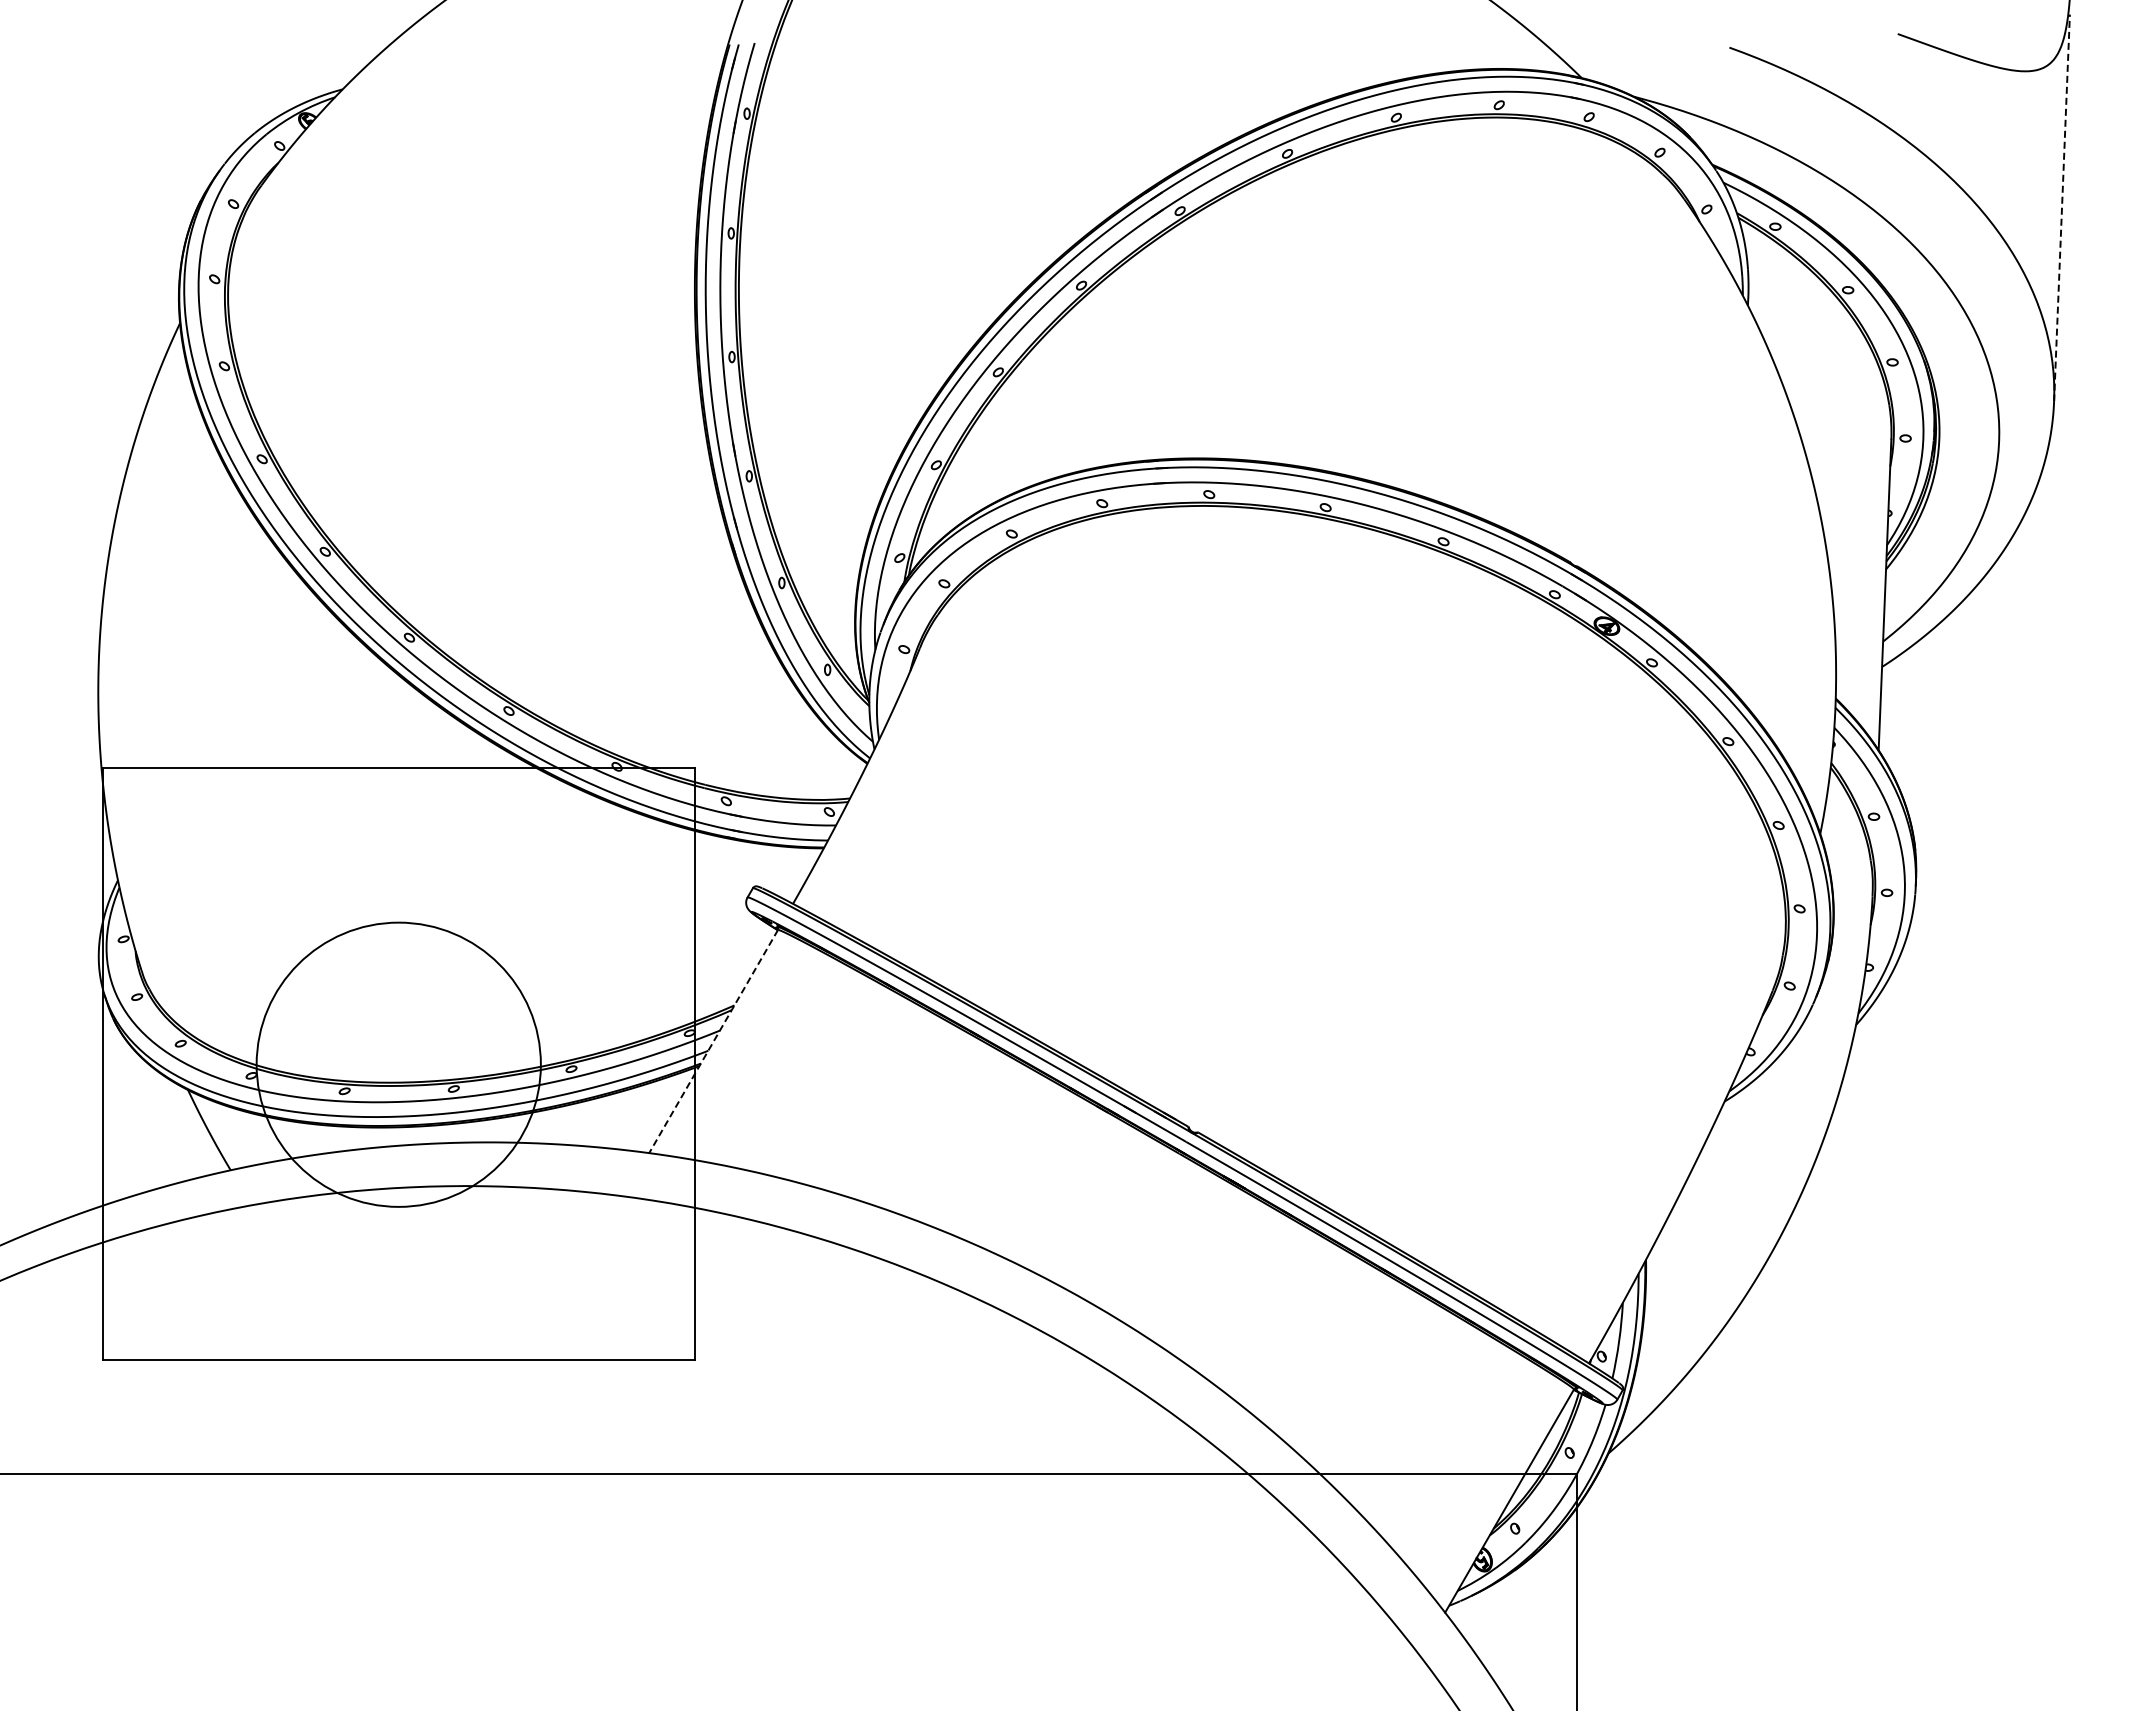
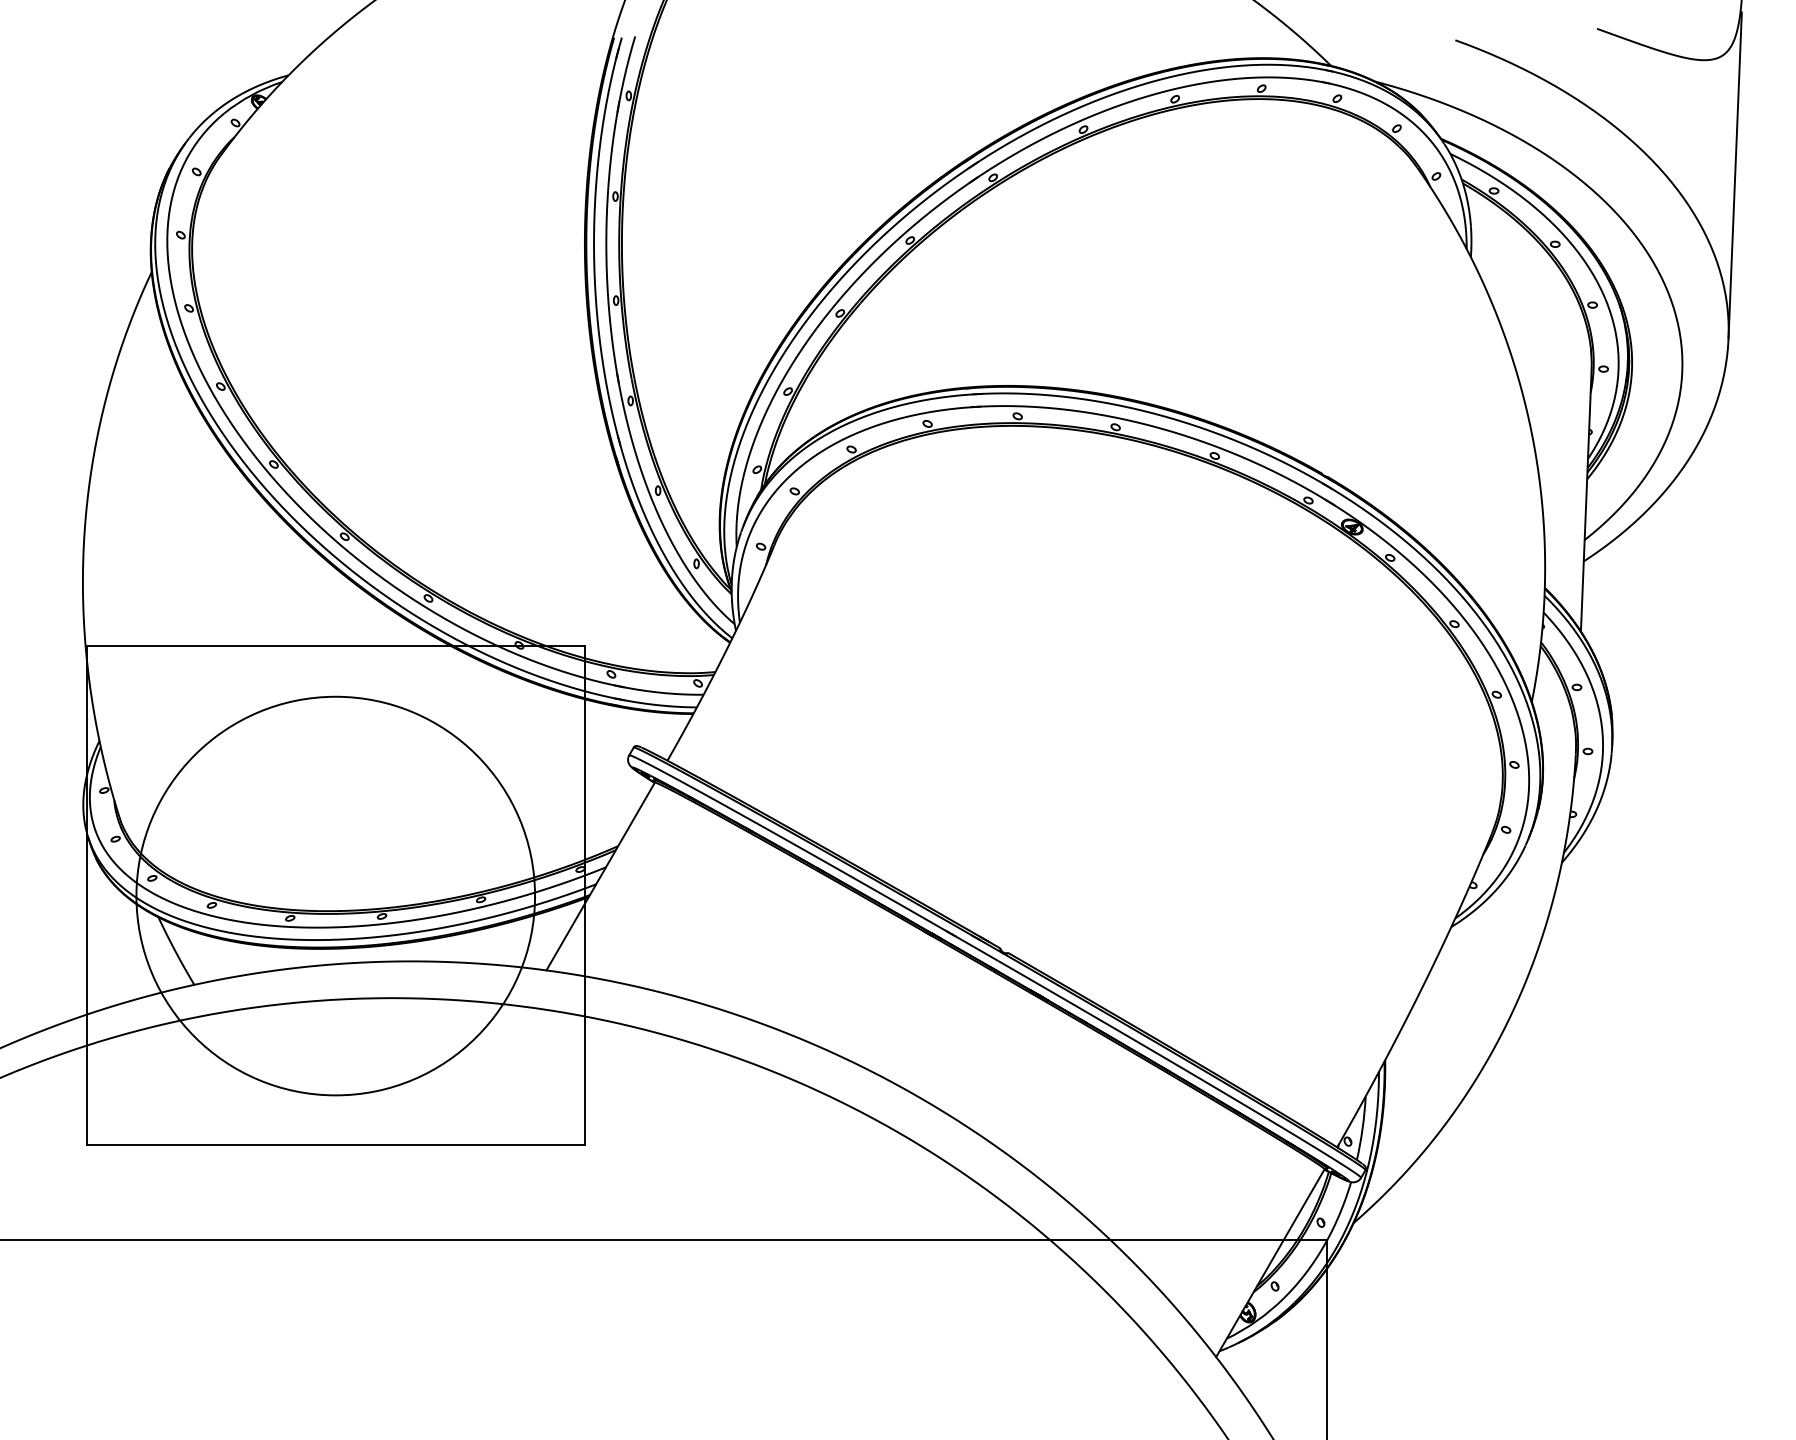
line: (2062, 208) -> (1735, 175), dashed -> solid
line: (713, 1041) -> (600, 876), dashed -> solid
circle: (398, 1064) -> (335, 895), size x1.67

